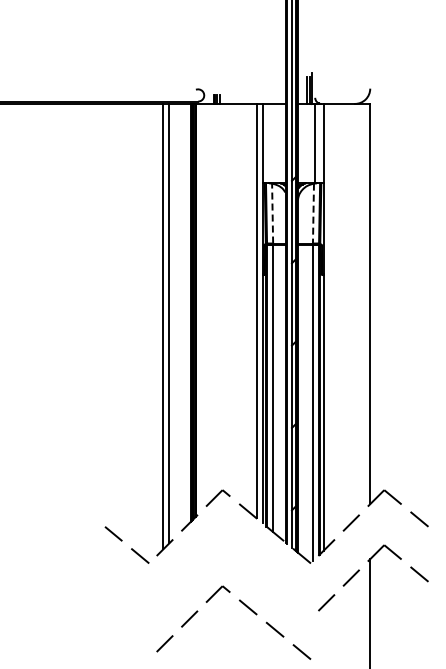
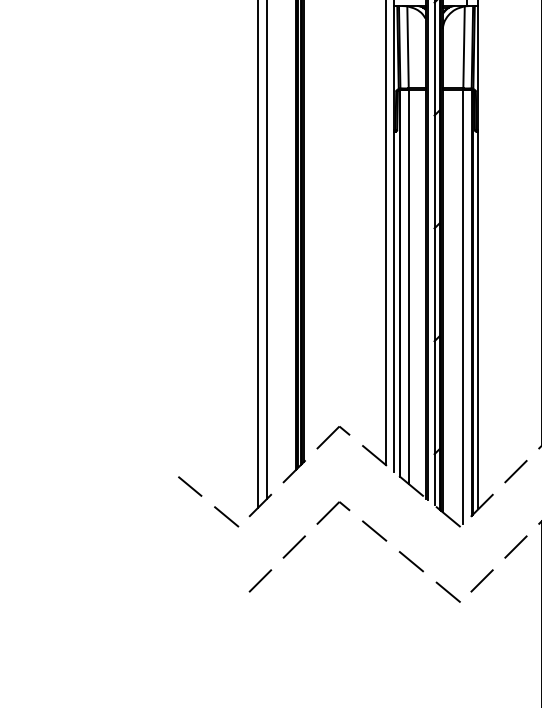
line: (272, 213) -> (407, 47), dashed -> solid
line: (313, 213) -> (464, 47), dashed -> solid
part: (247, 608) -> (373, 532), moved

